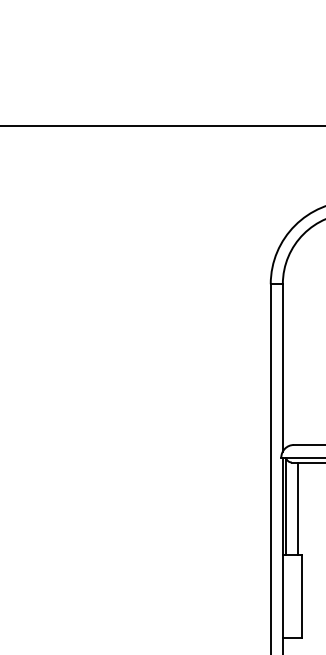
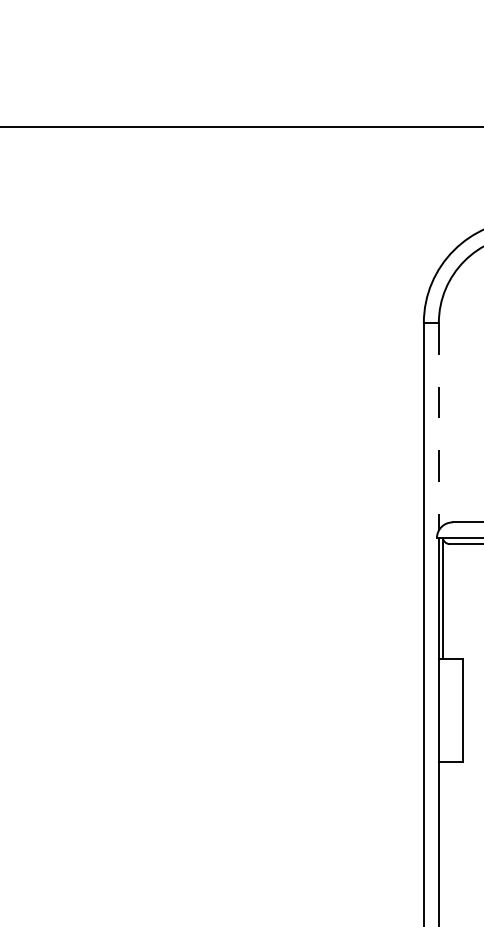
line: (282, 367) -> (438, 426), solid -> dashed
line: (297, 508) -> (457, 601), removed

